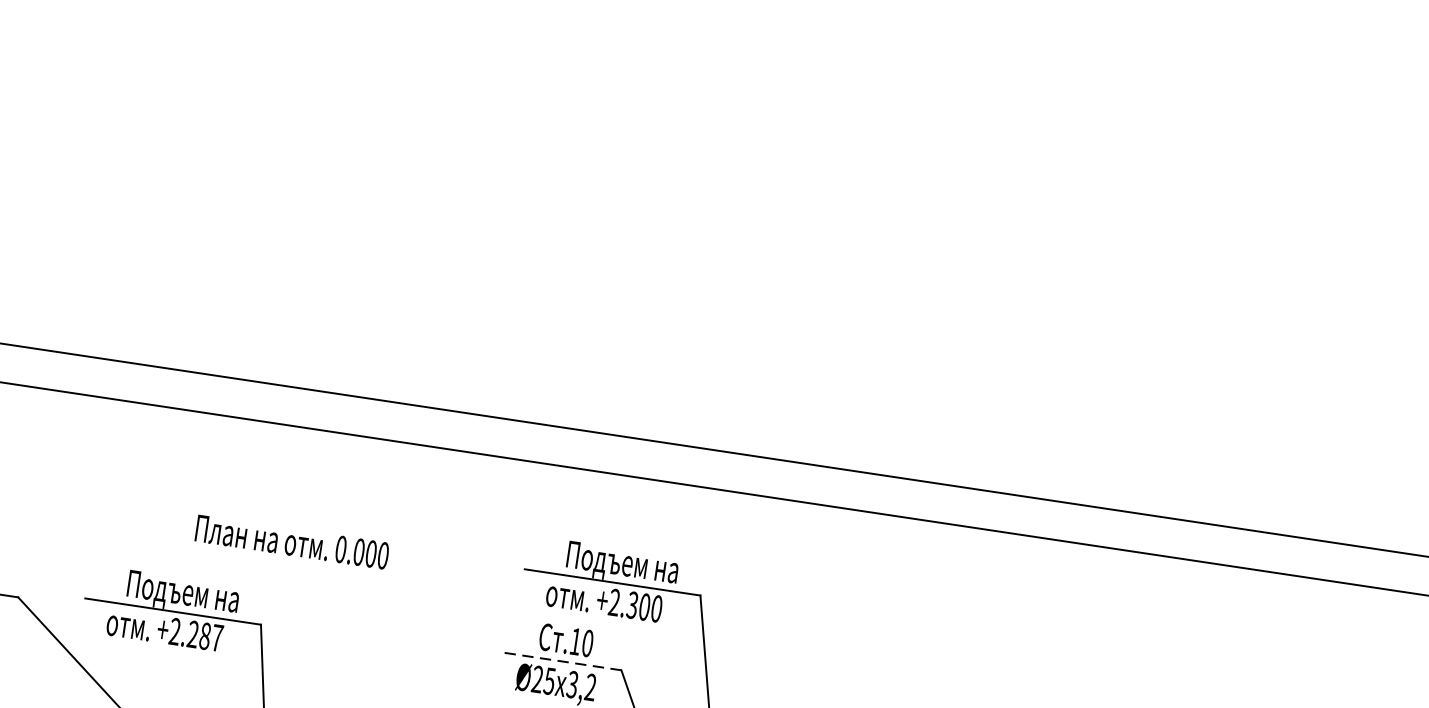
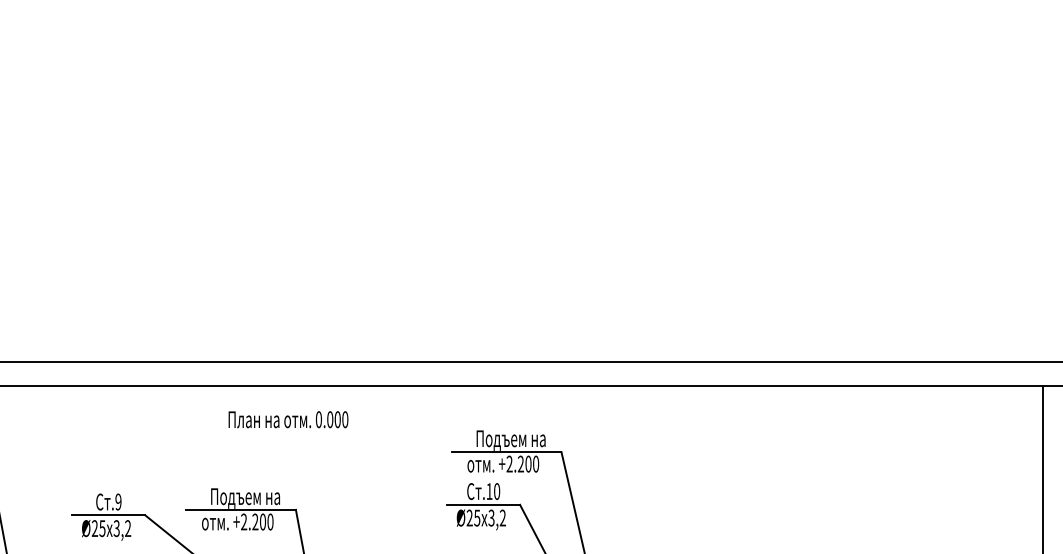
text: (292, 541) -> (288, 419), moved
text: (631, 605) -> (520, 464), +2.300 -> +2.200
text: (211, 636) -> (266, 521), +2.287 -> +2.200
line: (564, 661) -> (484, 504), dashed -> solid

